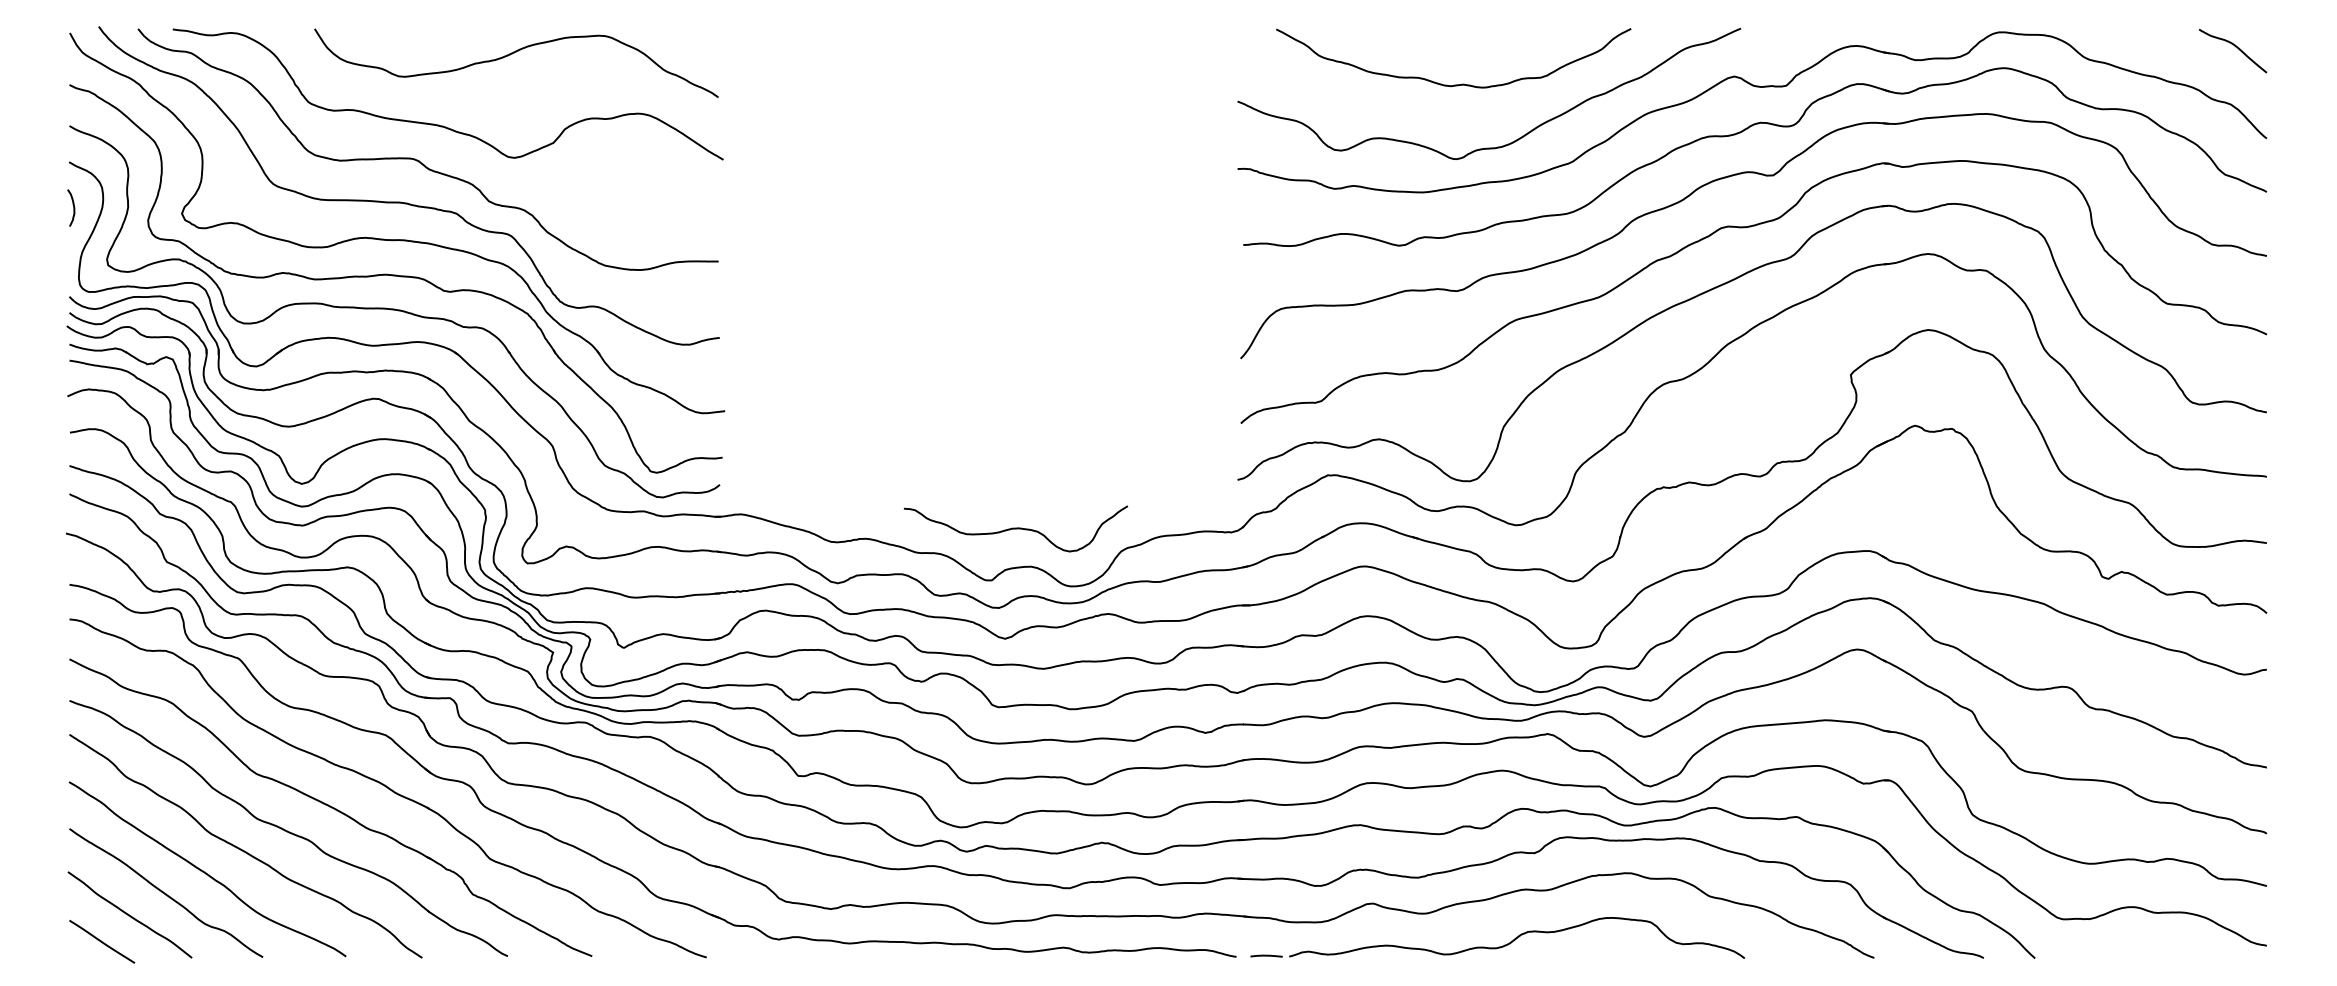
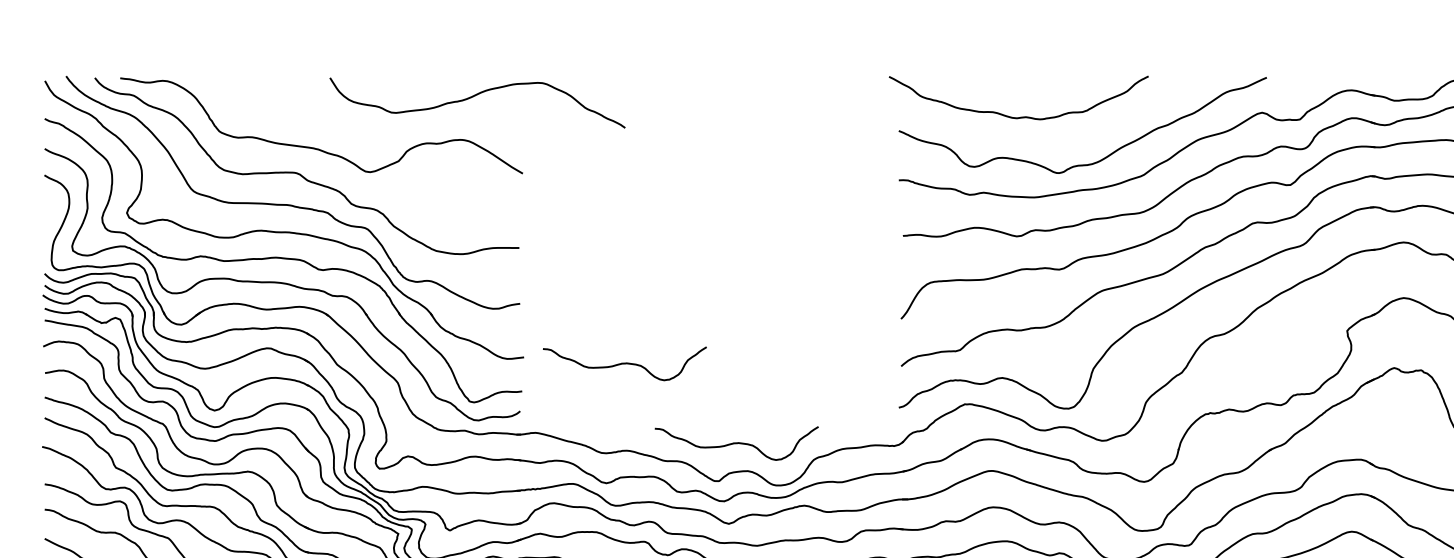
curve: (512, 54) -> (474, 96), moved
curve: (1454, 84) -> (1019, 117), moved
curve: (73, 207) -> (47, 208), removed
curve: (863, 419) -> (625, 363), added

